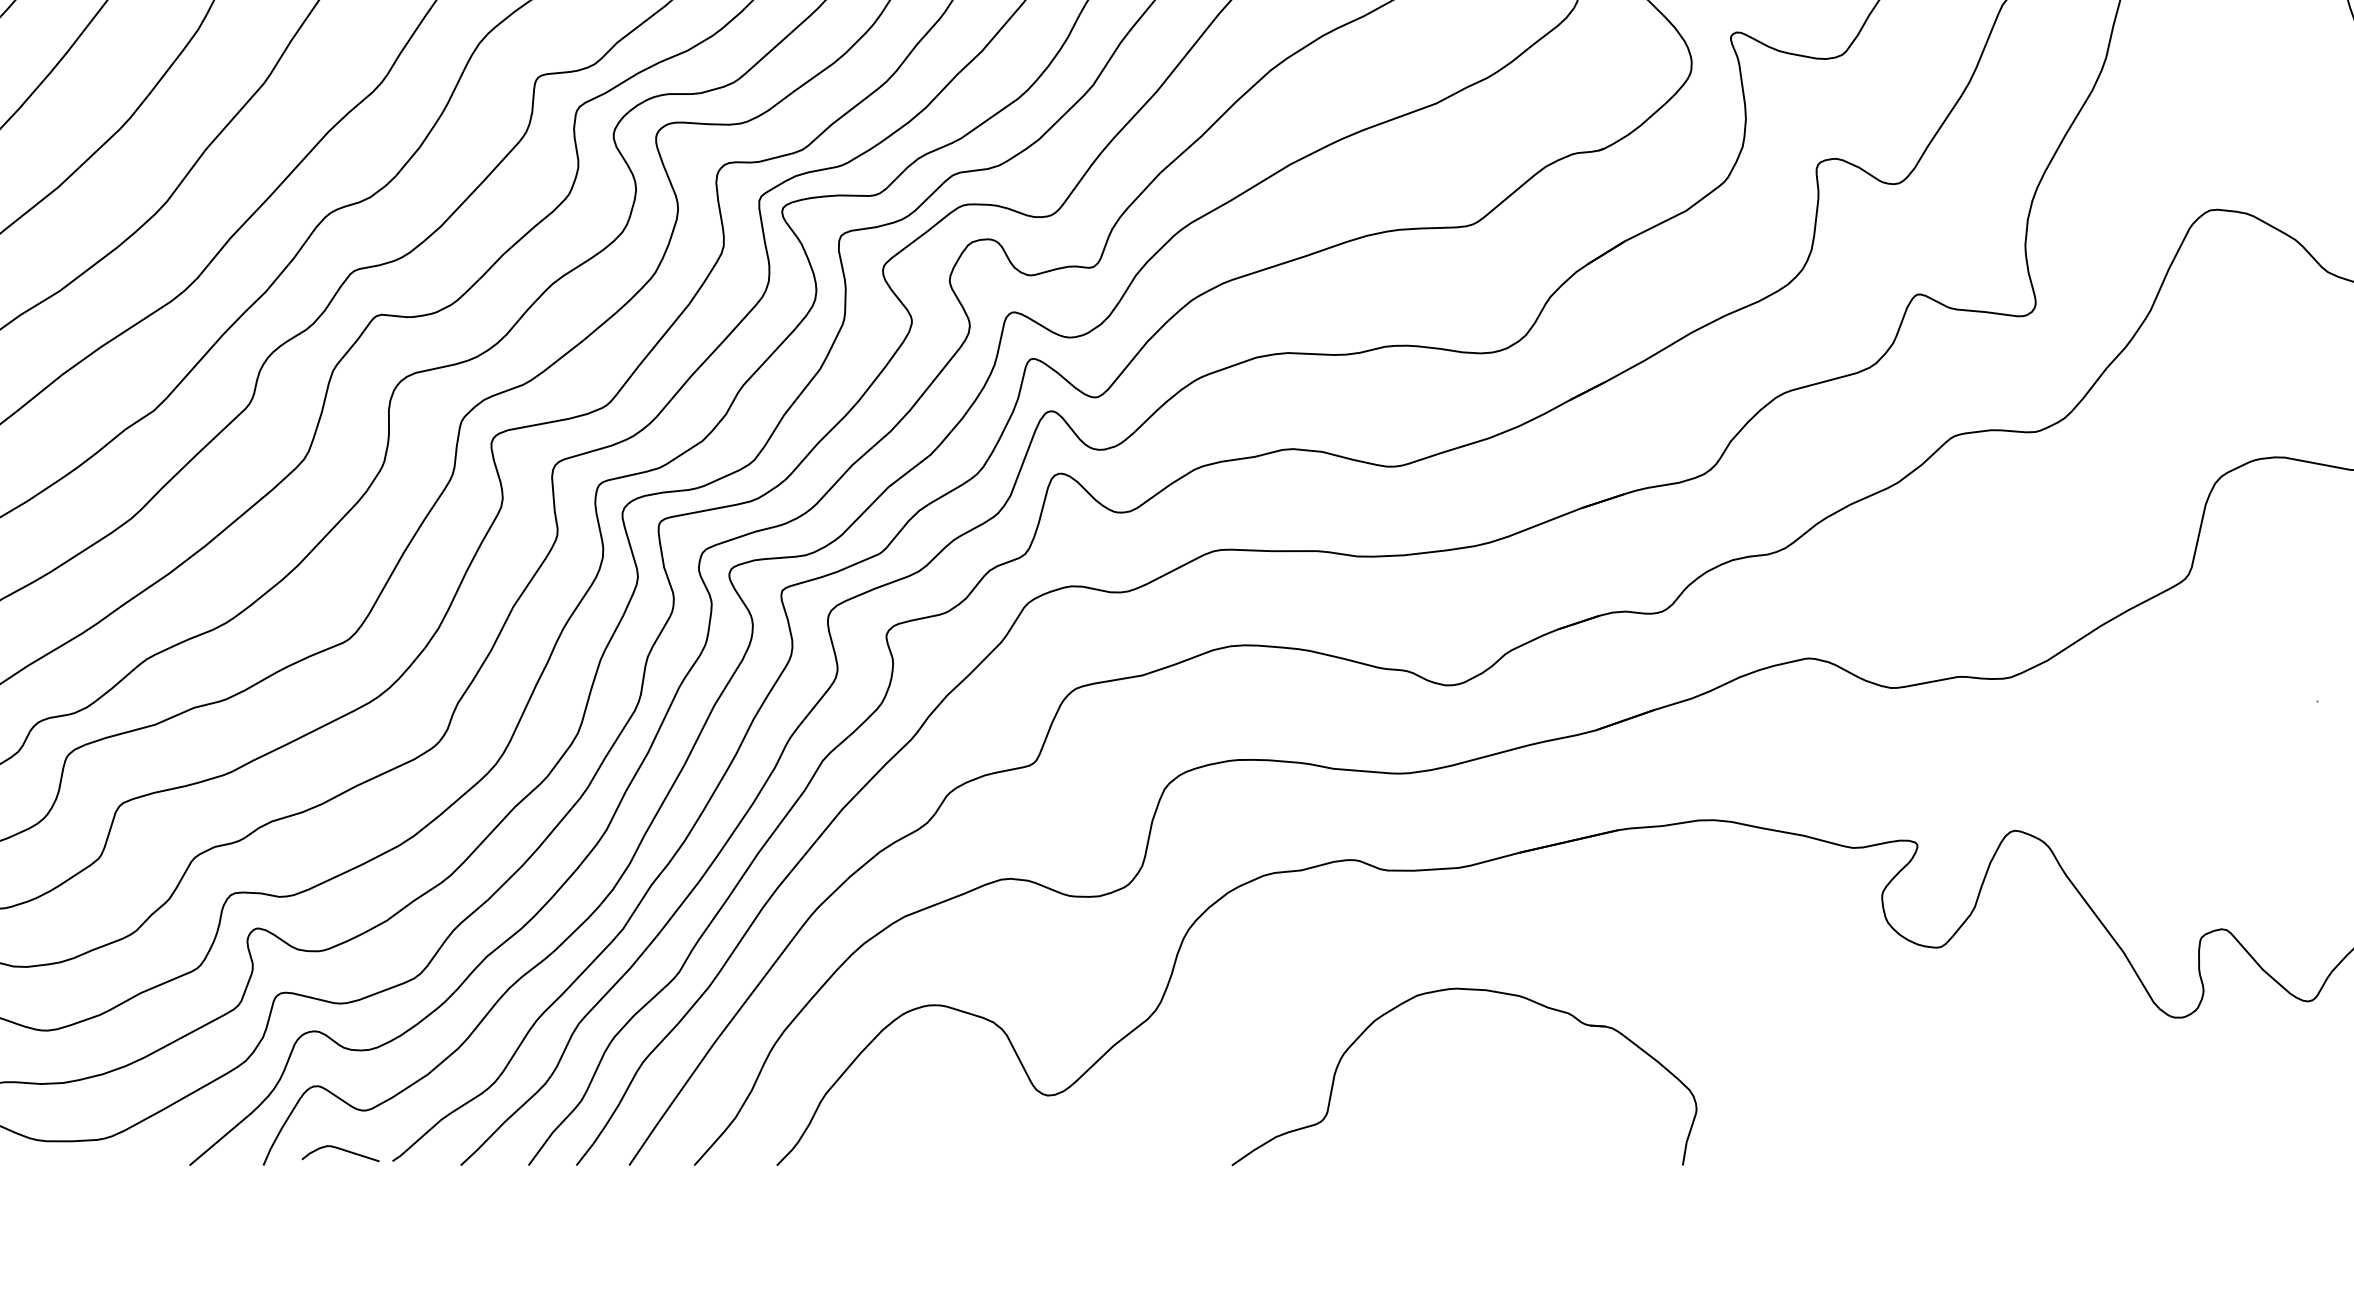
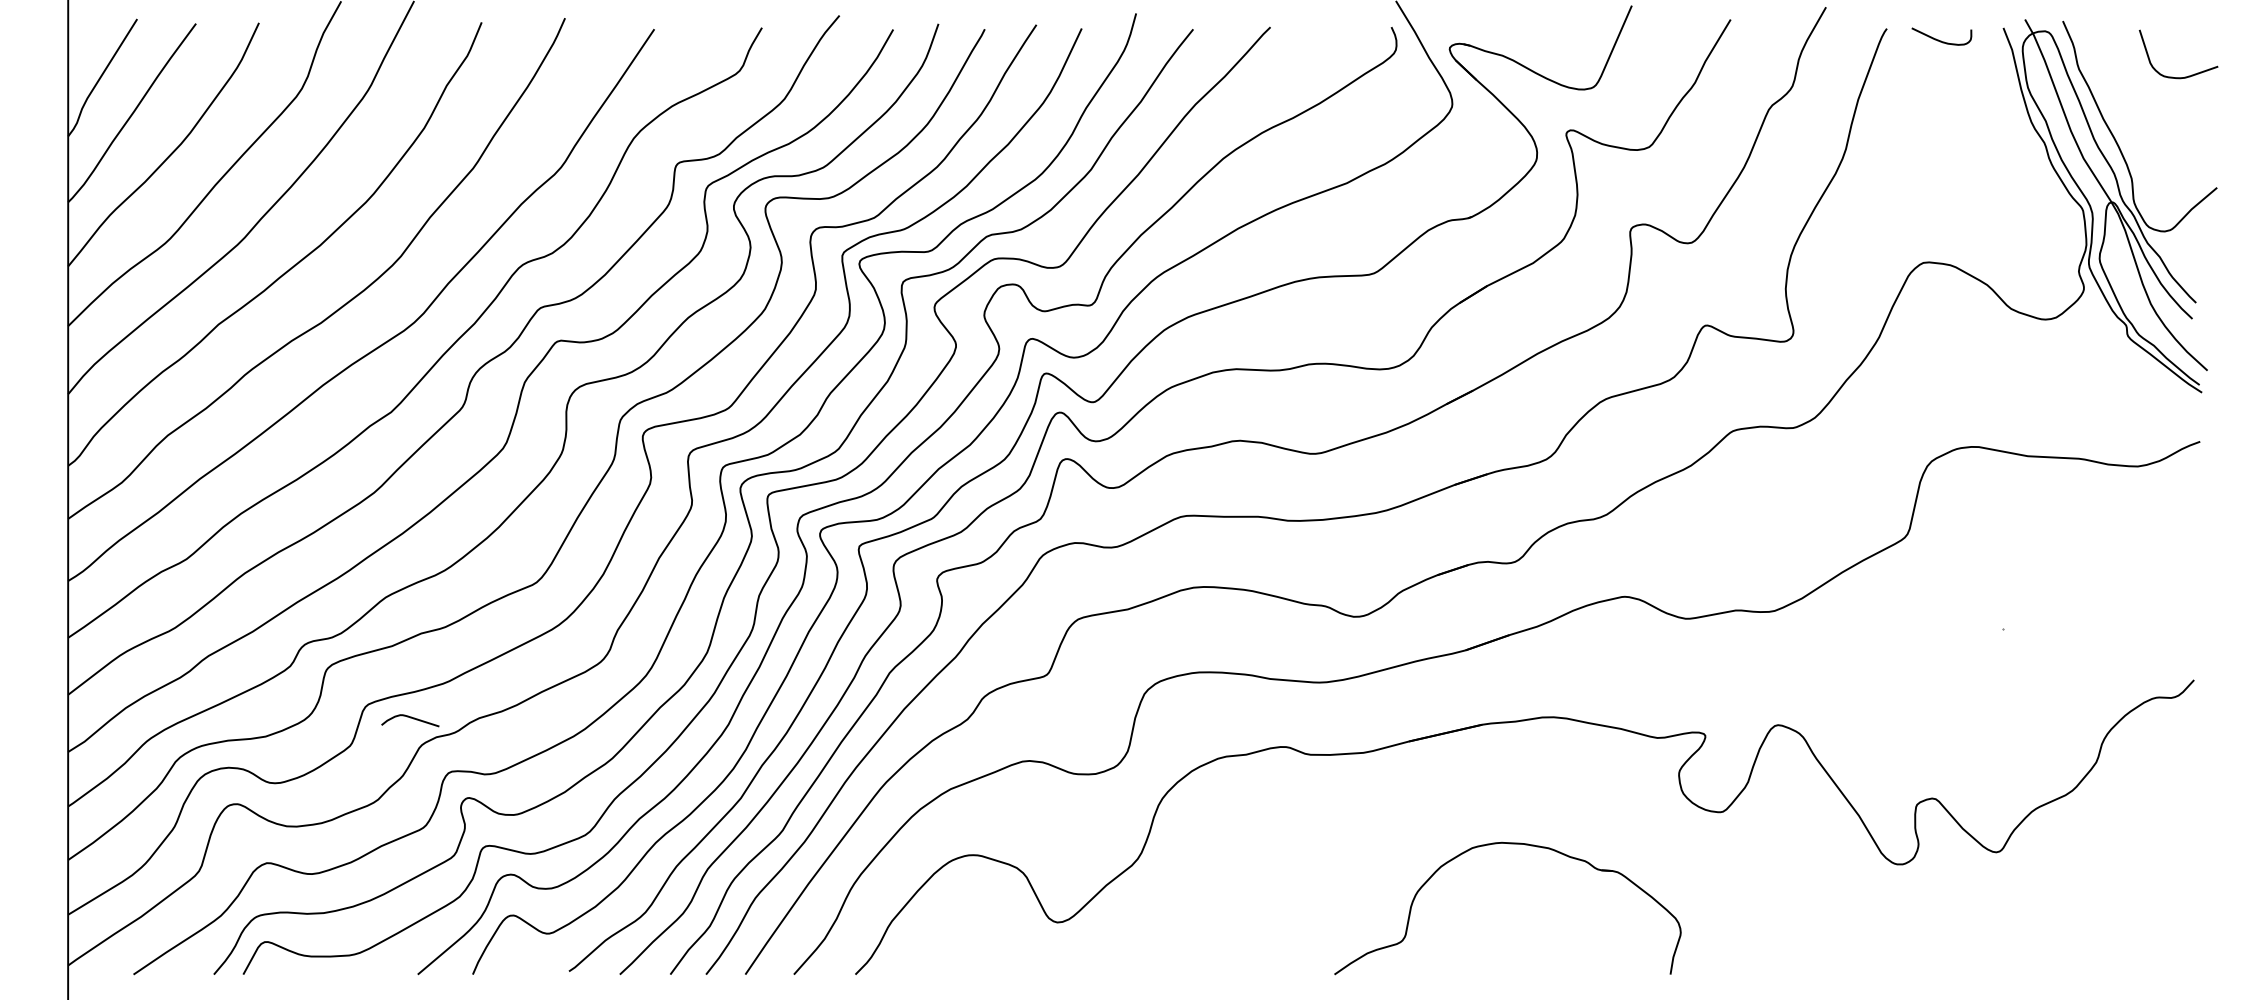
part: (1466, 990) -> (1509, 844), moved
curve: (340, 1150) -> (410, 718), moved

